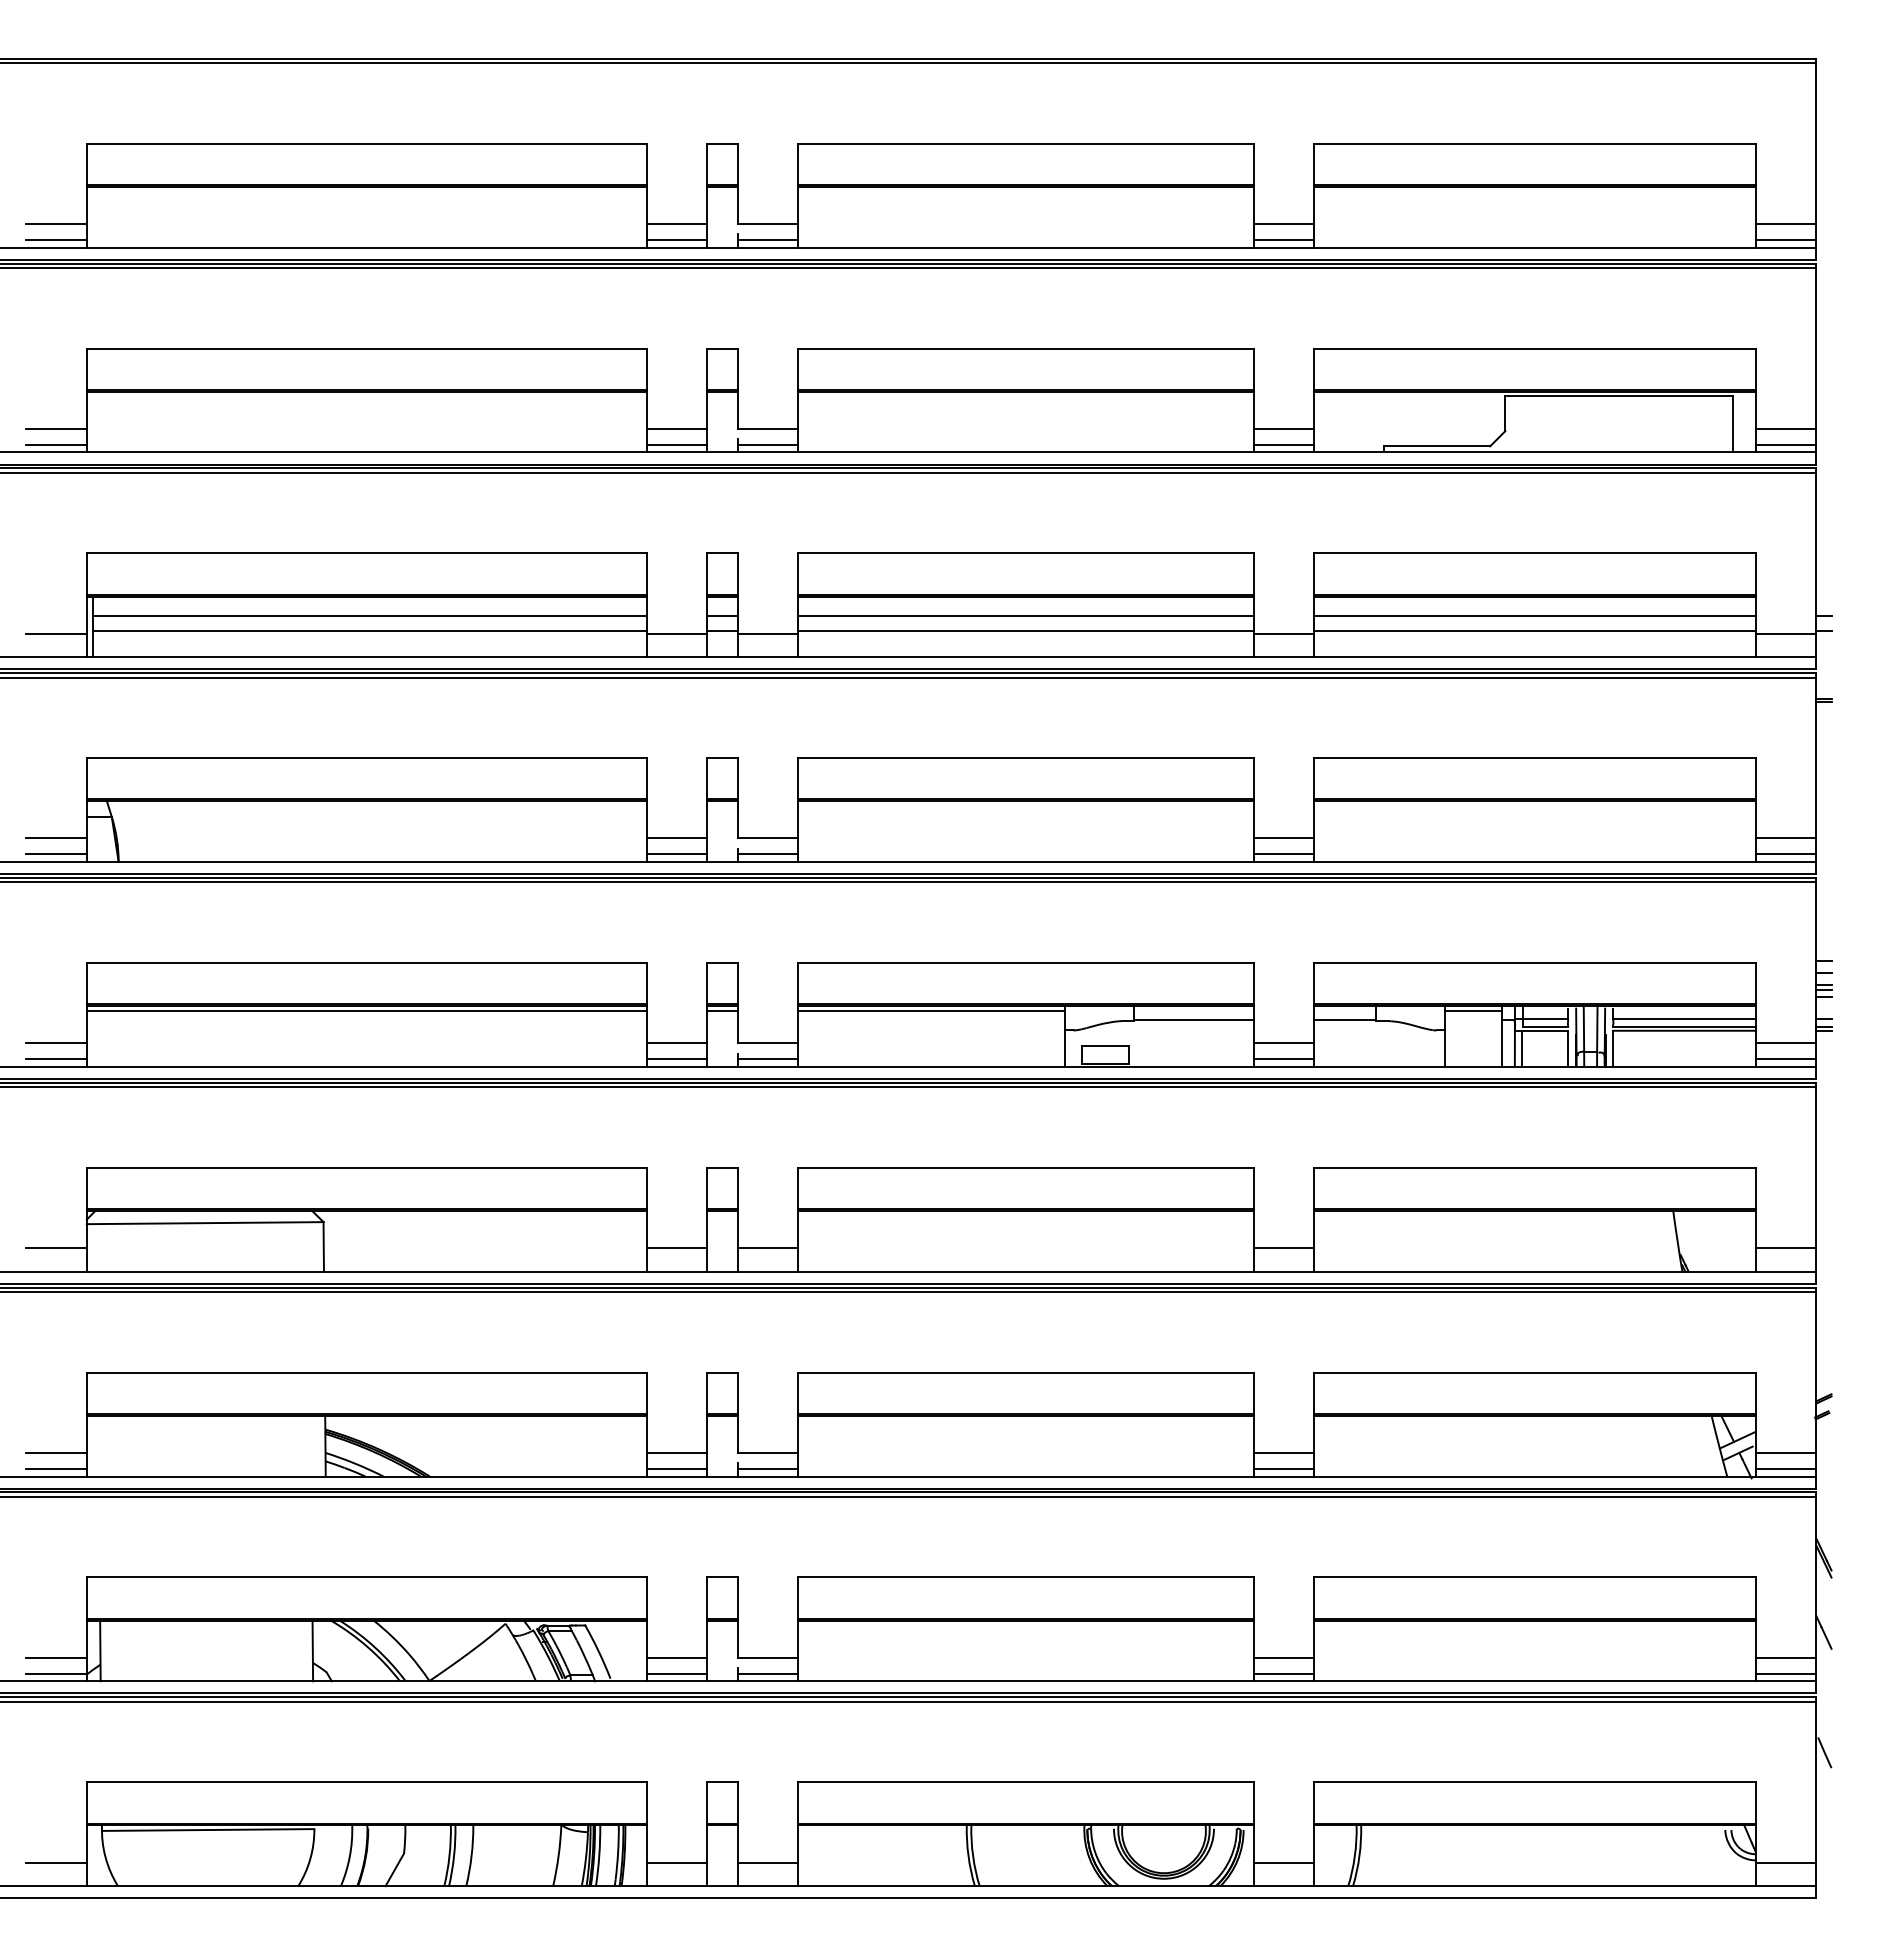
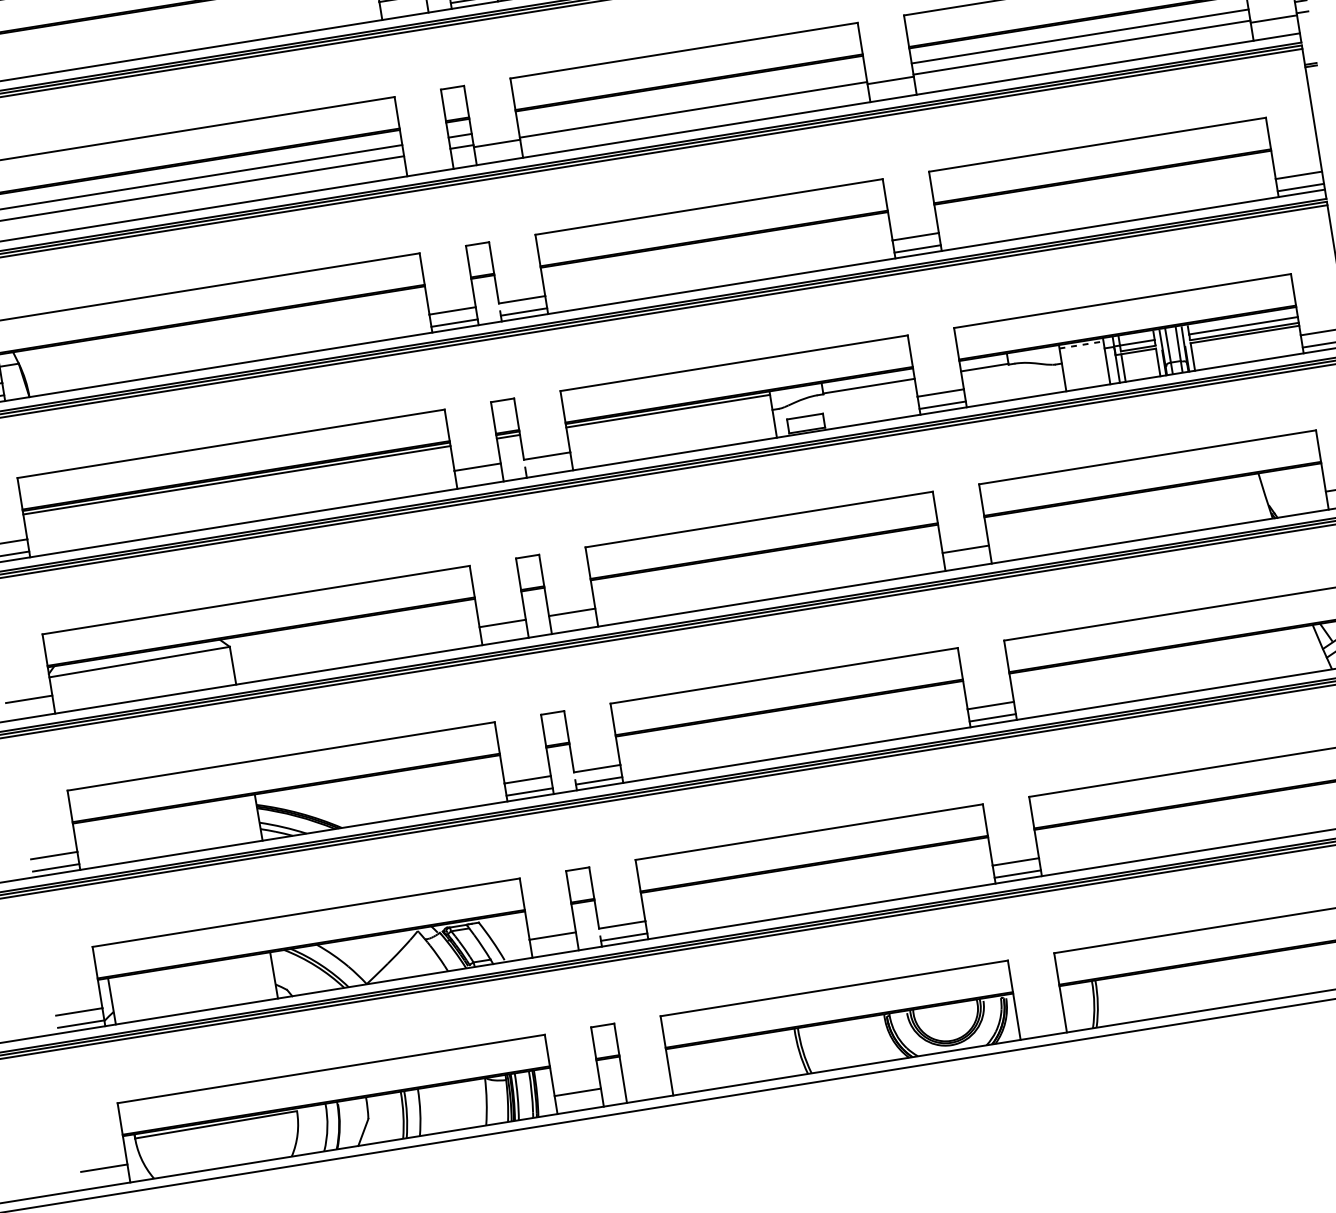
line: (676, 444) -> (404, 10), removed
line: (1025, 616) -> (691, 98), removed
line: (676, 633) -> (427, 154), removed
line: (1473, 1010) -> (1081, 344), solid -> dashed
line: (676, 1059) -> (479, 479), removed
line: (767, 1059) -> (548, 468), removed
line: (676, 1673) -> (554, 948), removed
line: (767, 1862) -> (646, 1081), removed
line: (1283, 1862) -> (1040, 1018), removed

